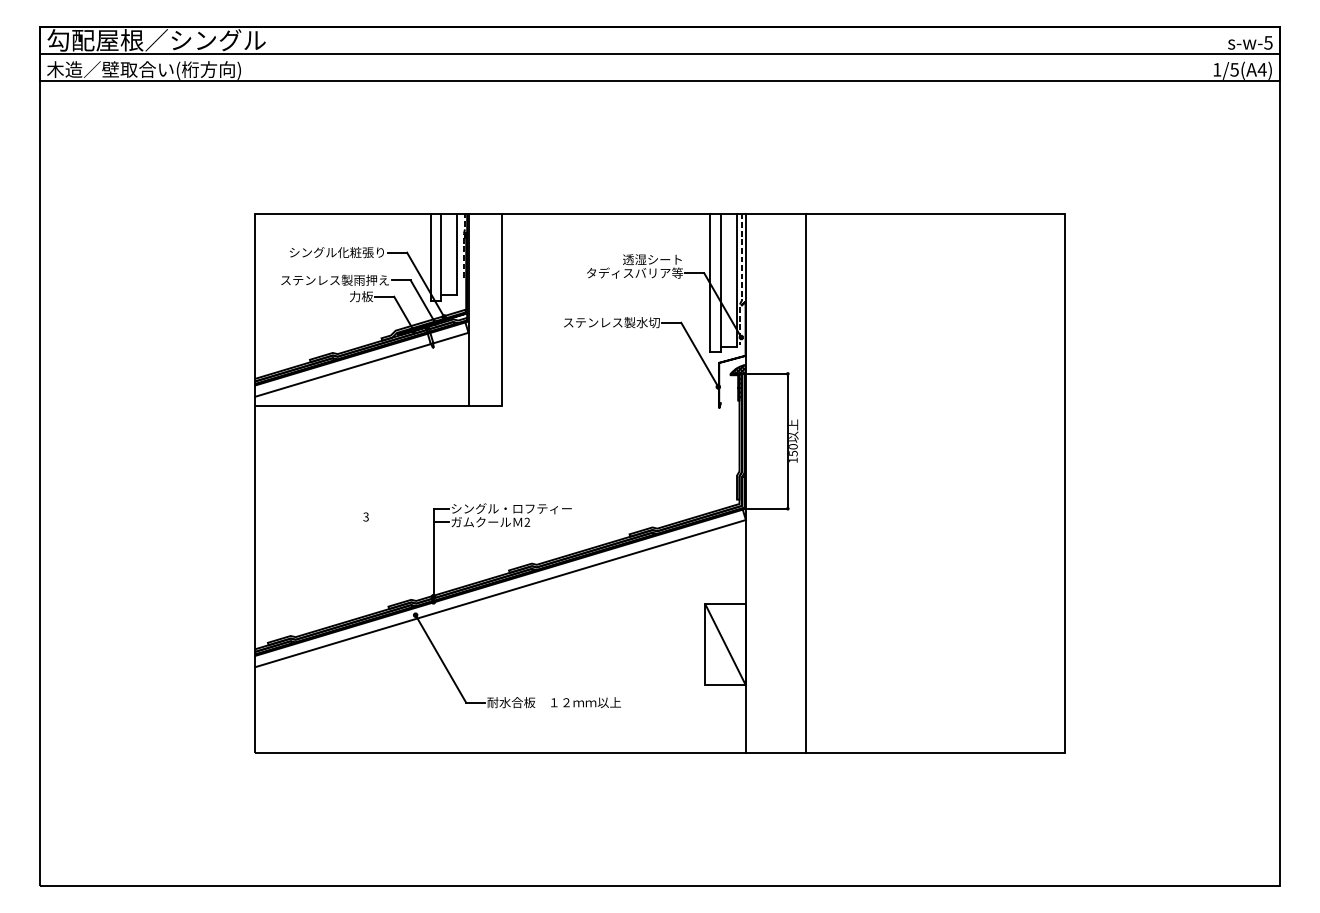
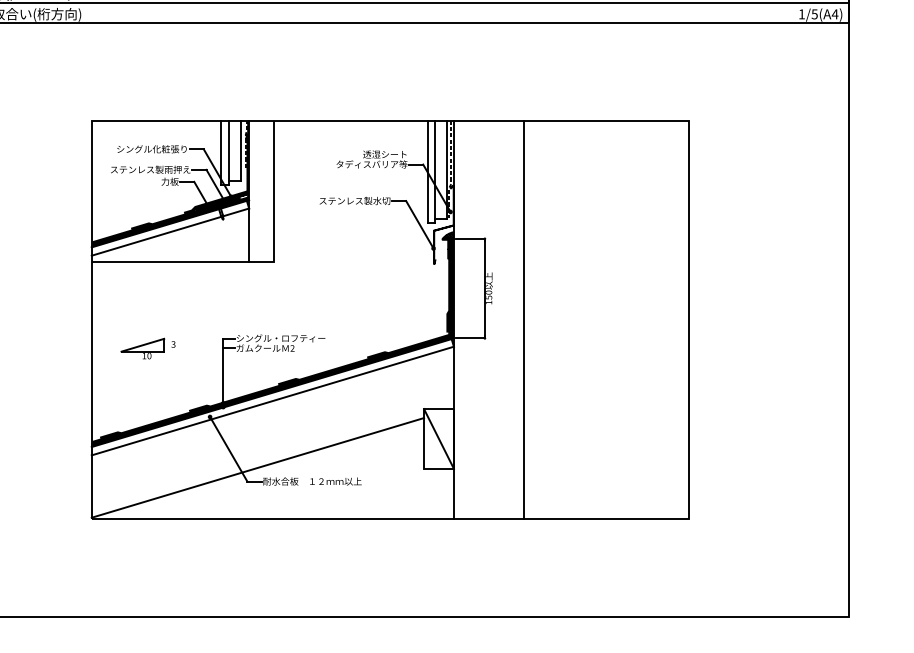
line: (806, 483) -> (523, 319), moved
part: (324, 522) -> (142, 348), added
line: (480, 683) -> (257, 467), added

